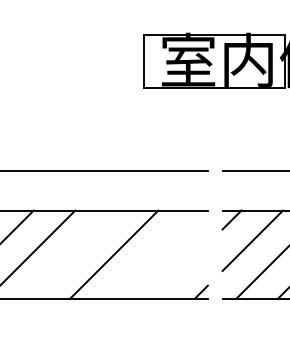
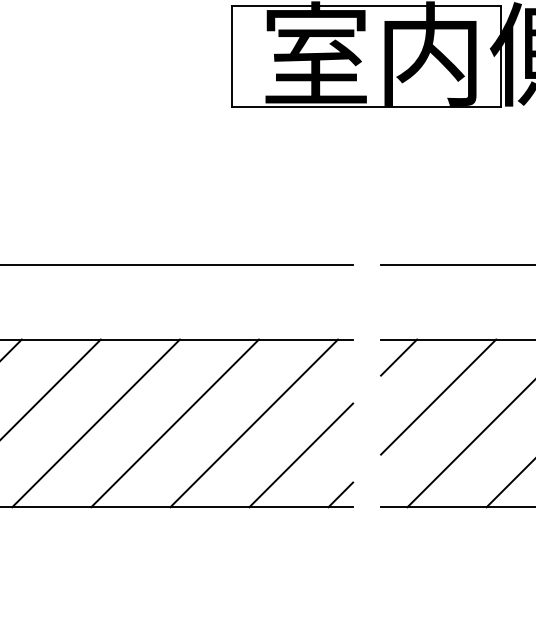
line: (72, 254) -> (95, 423), added
line: (155, 254) -> (253, 423), added
line: (180, 271) -> (300, 455), added

